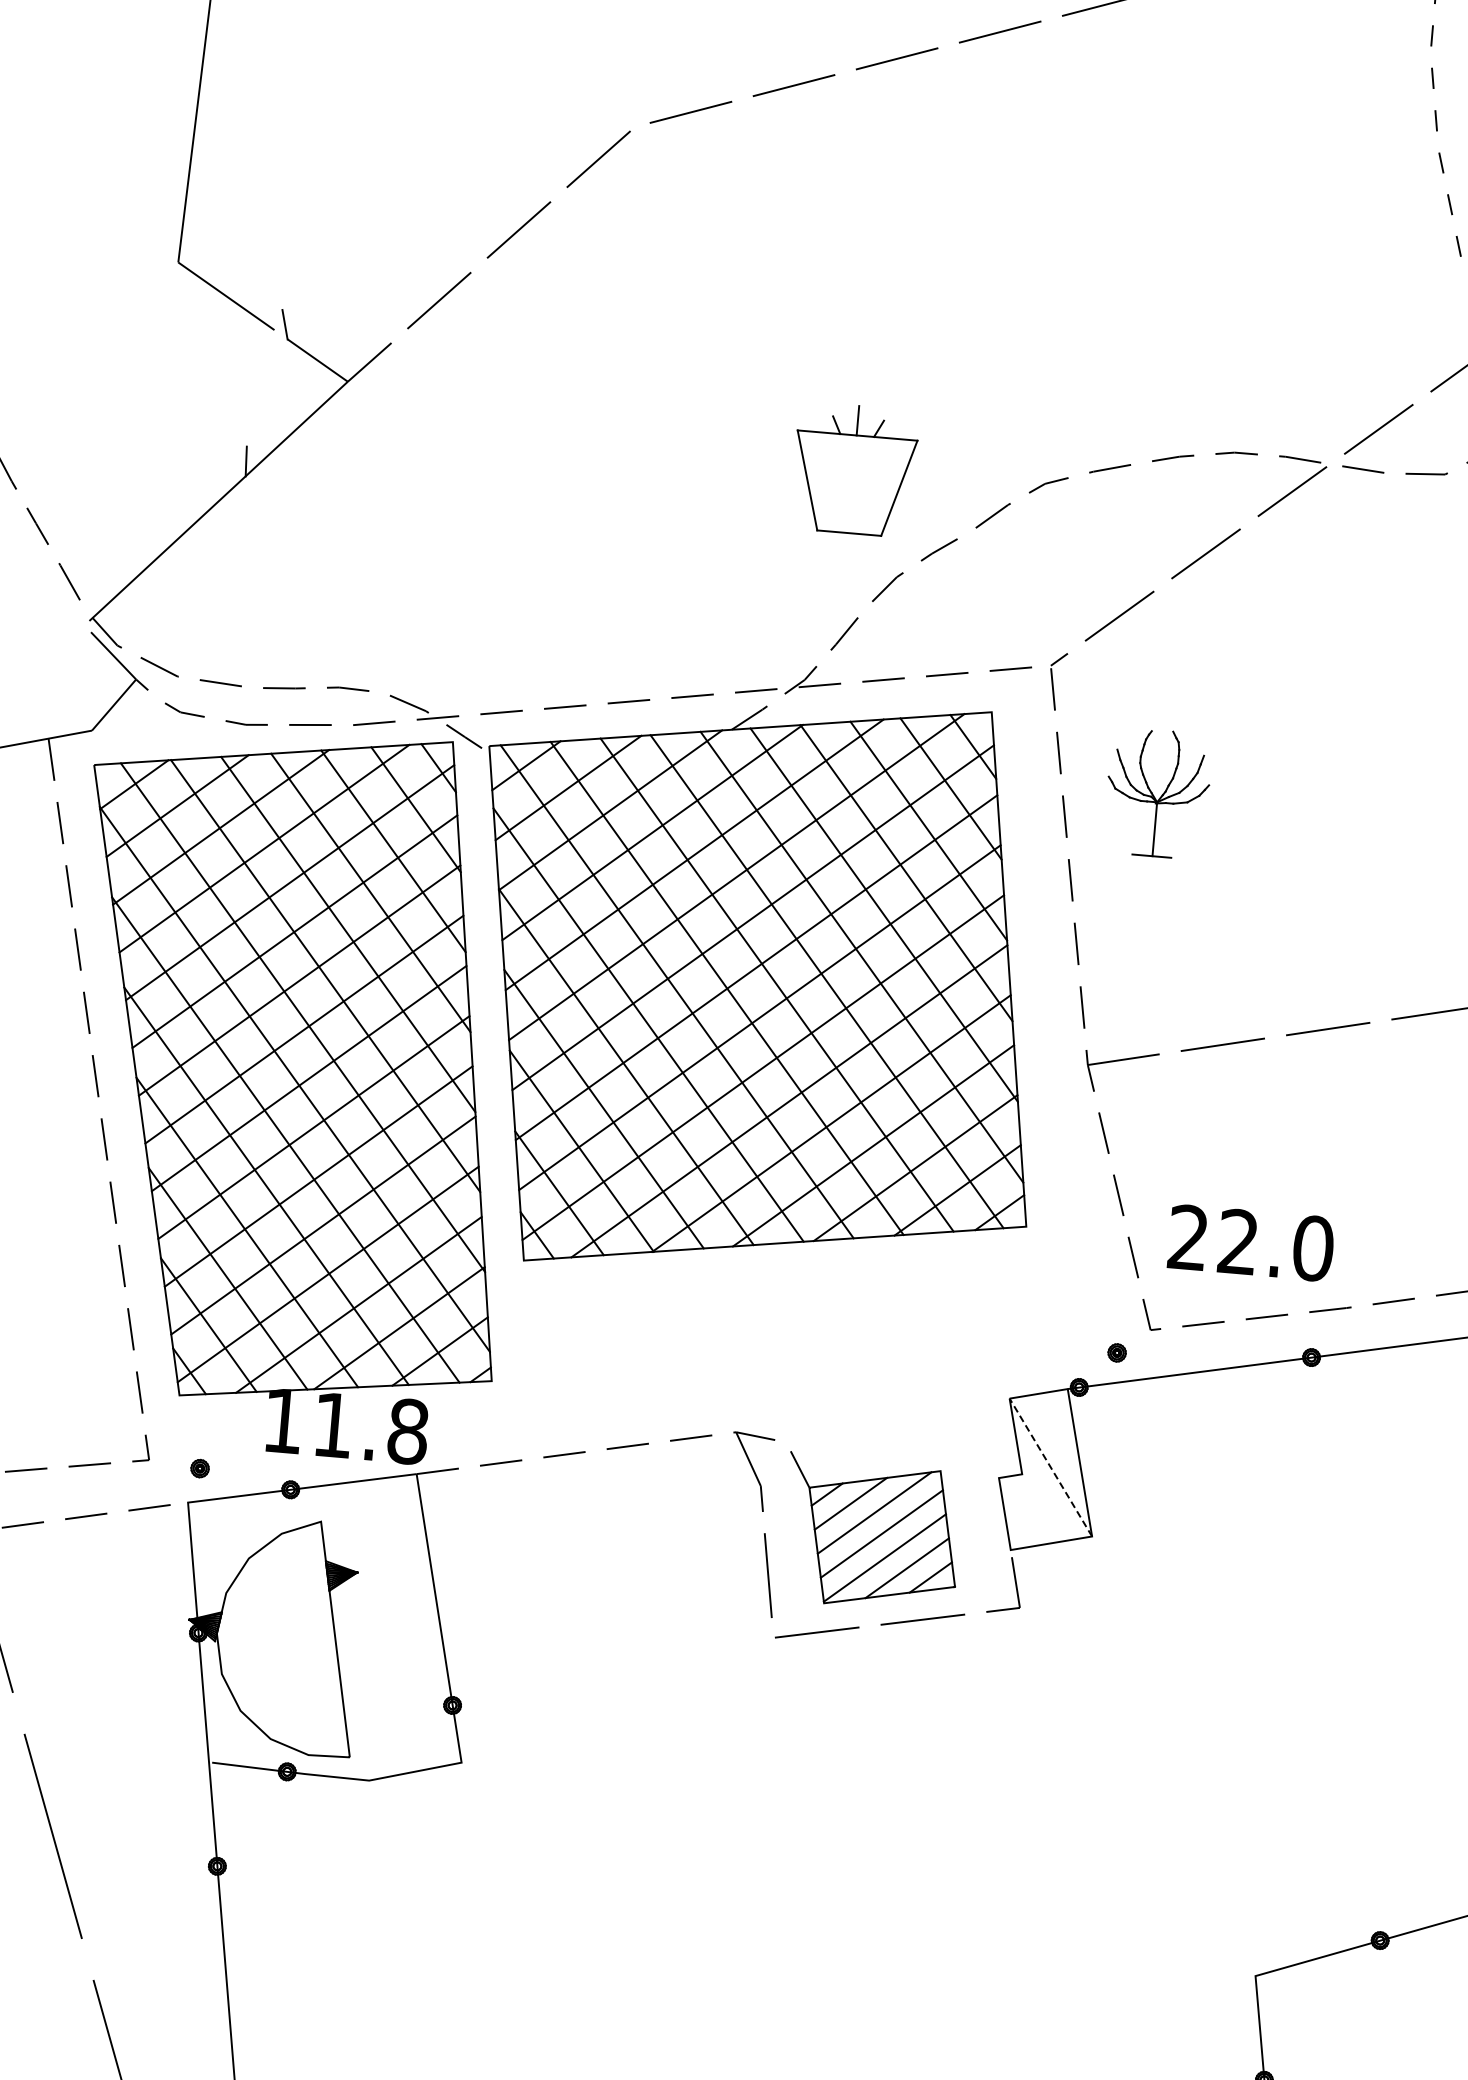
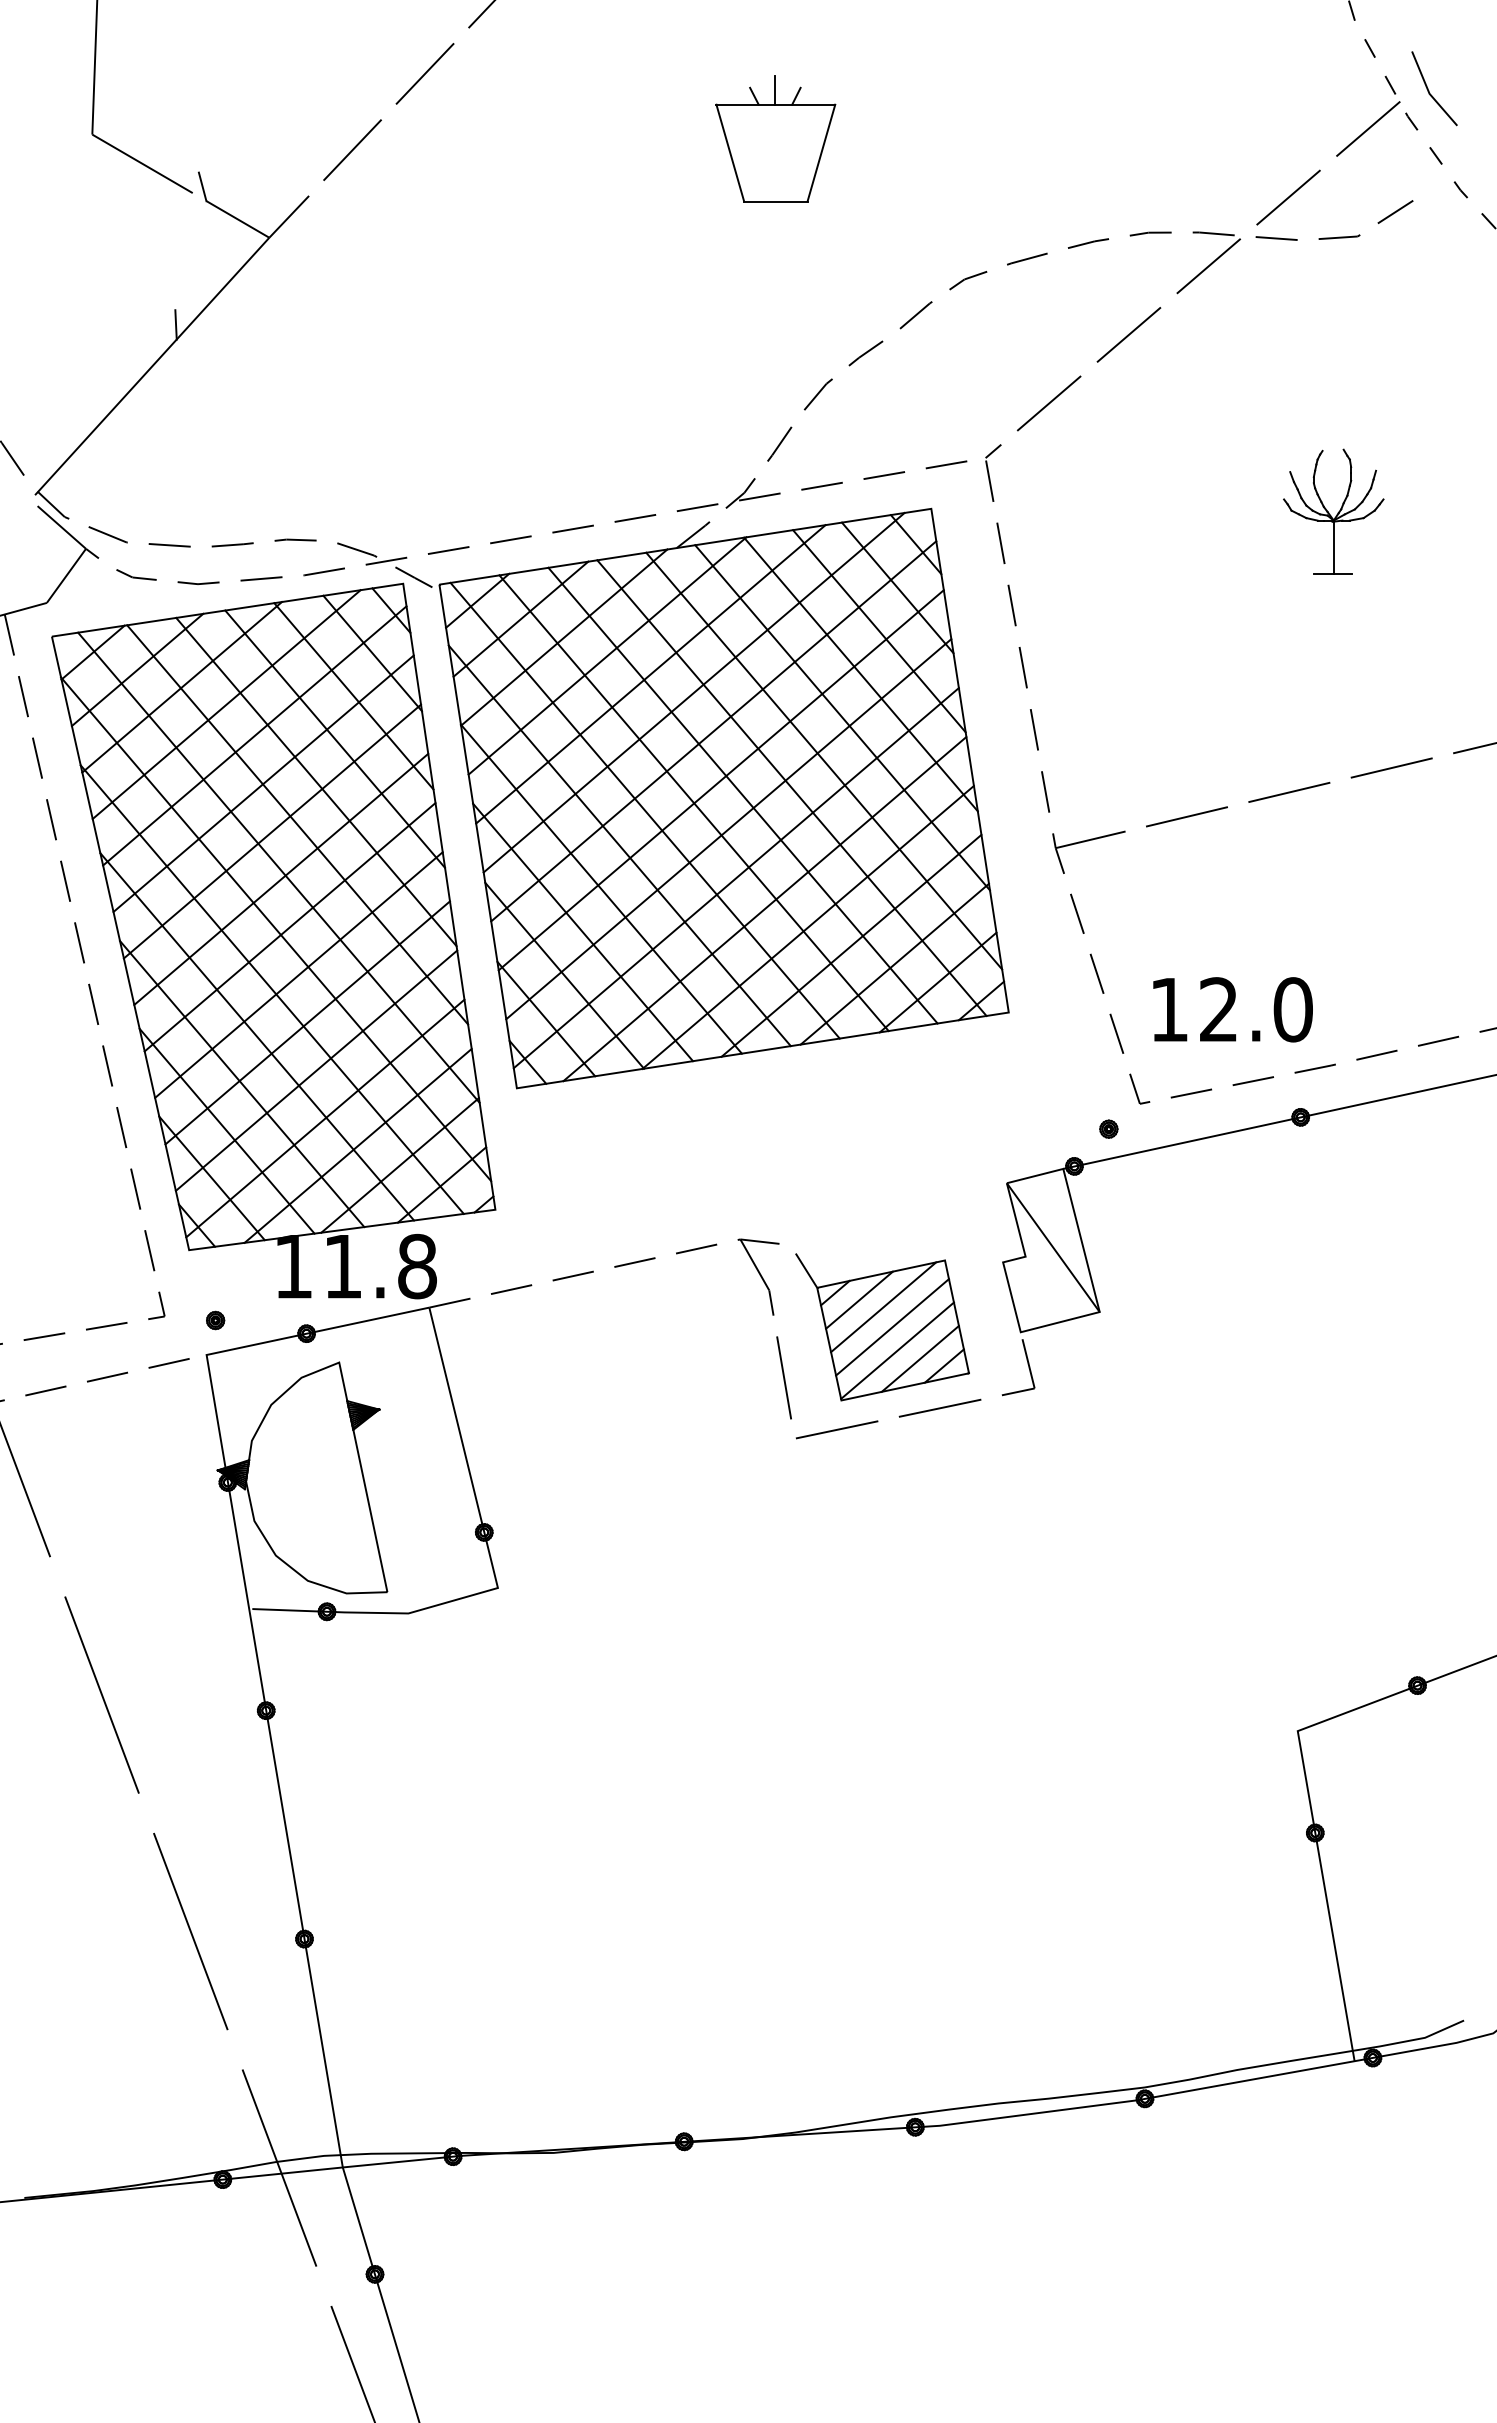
part: (854, 469) -> (775, 138), moved
part: (1157, 793) -> (1333, 511), moved
text: (1187, 1237) -> (1168, 1009), 22.0 -> 12.0
line: (1051, 1467) -> (1053, 1247), dashed -> solid

